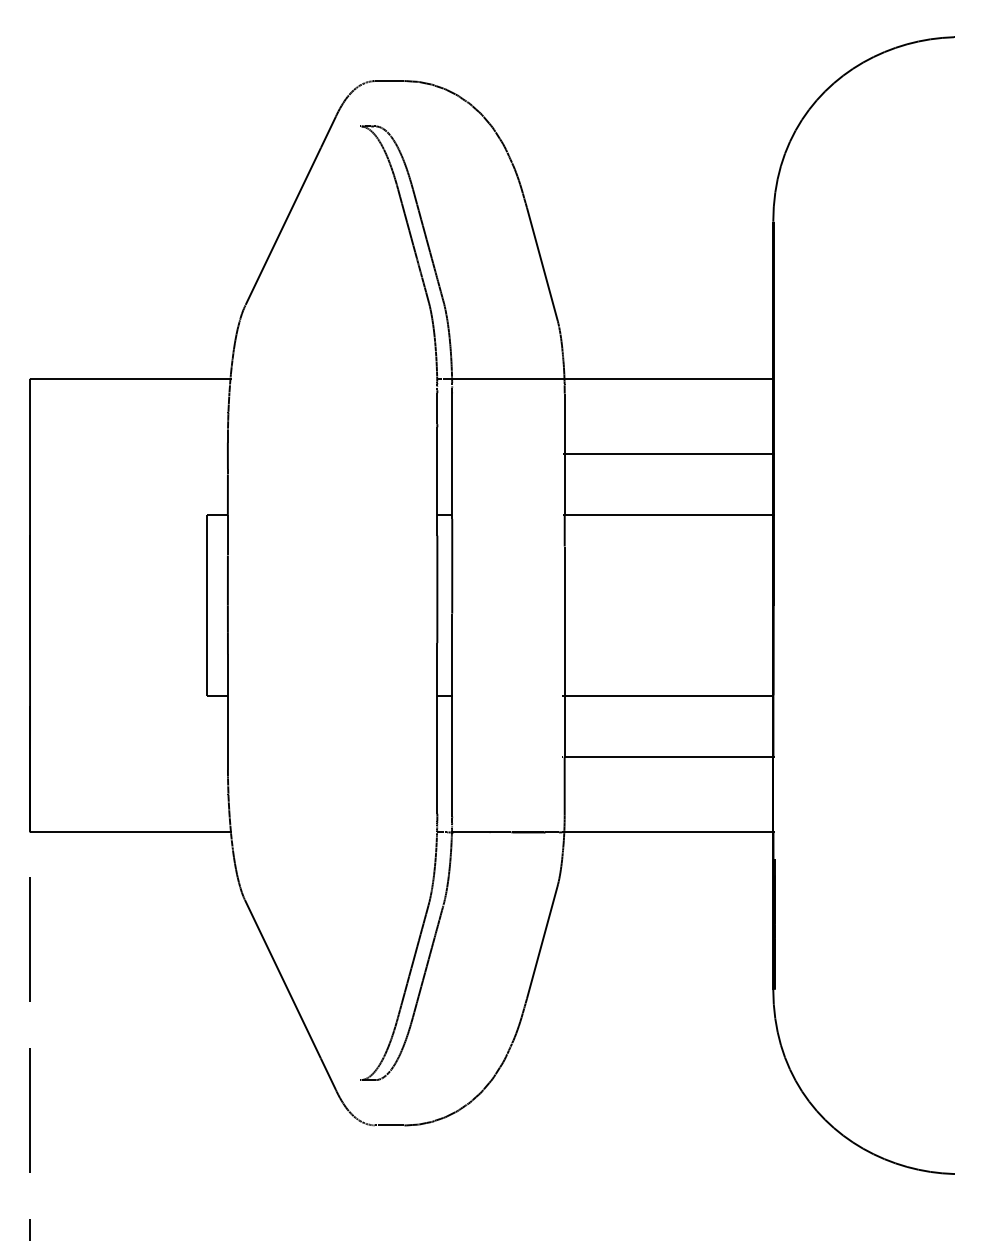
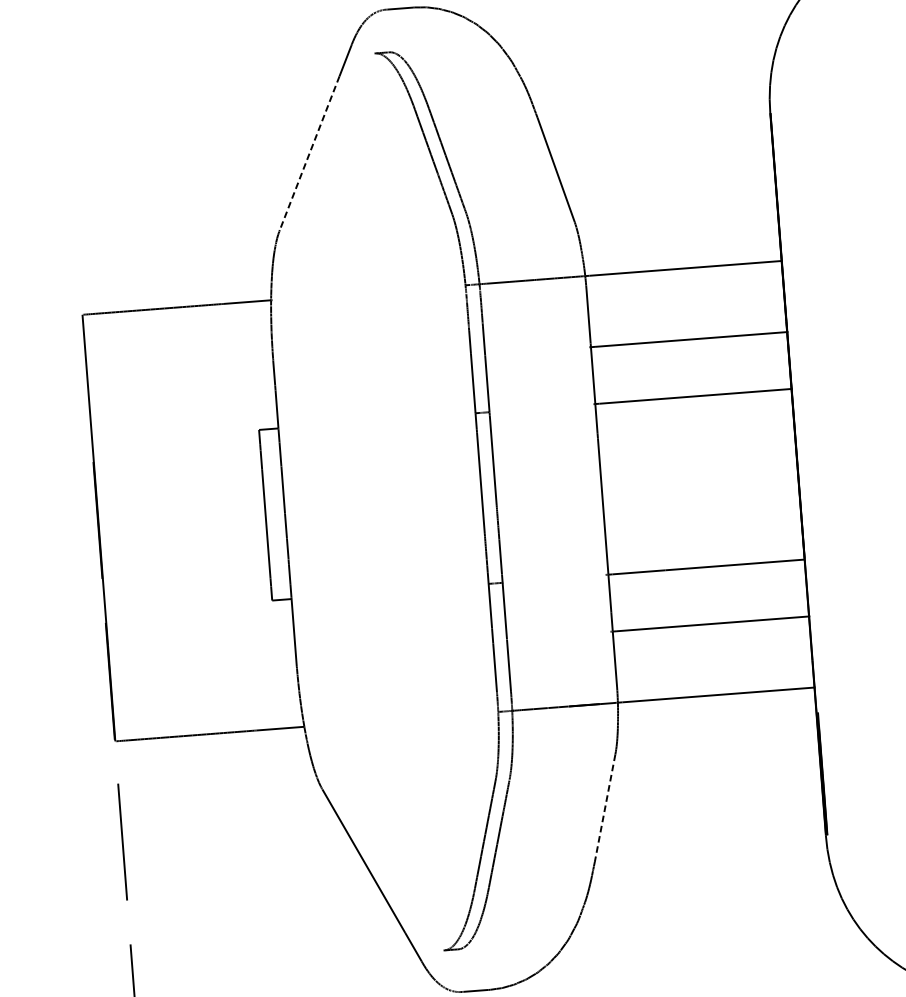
line: (283, 226) -> (309, 153), solid -> dashed
line: (542, 942) -> (605, 807), solid -> dashed

